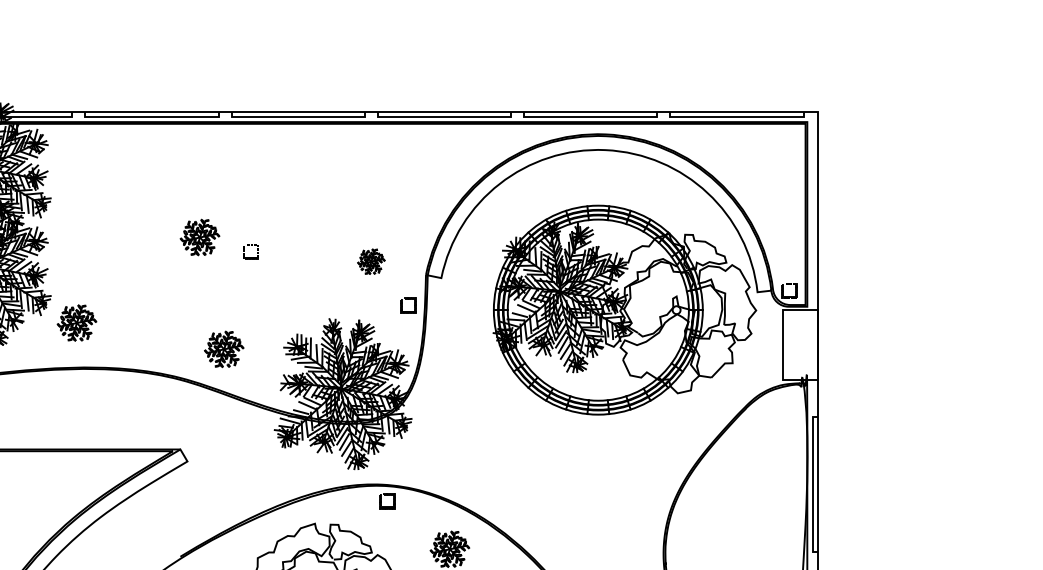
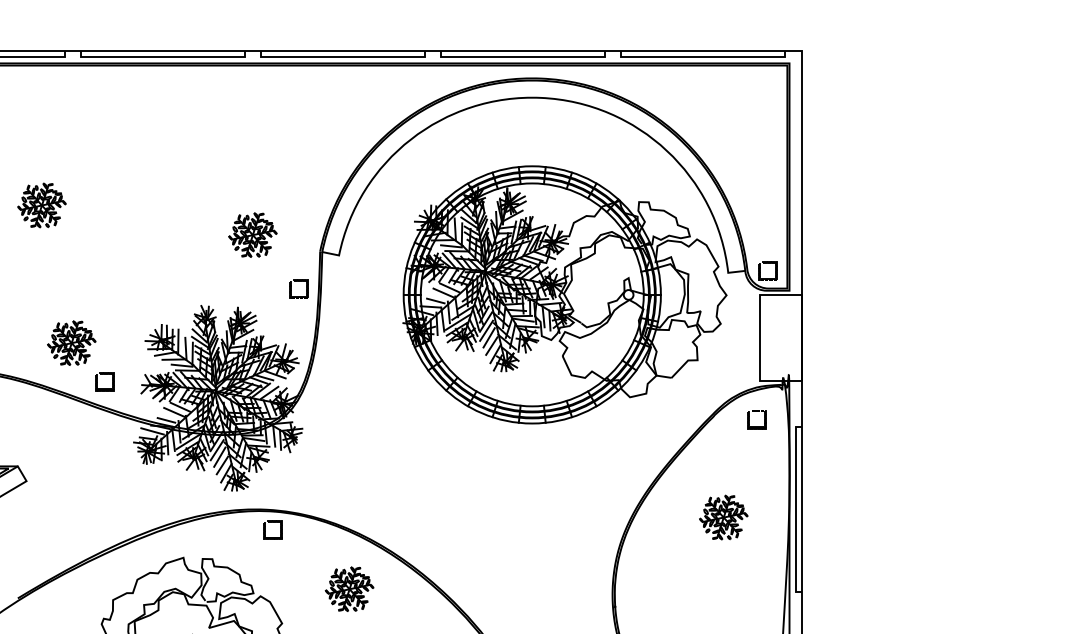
part: (250, 251) -> (104, 381), moved
part: (371, 261) -> (253, 234), size x1.43
part: (780, 411) -> (756, 419), added
part: (753, 490) -> (723, 516), added

